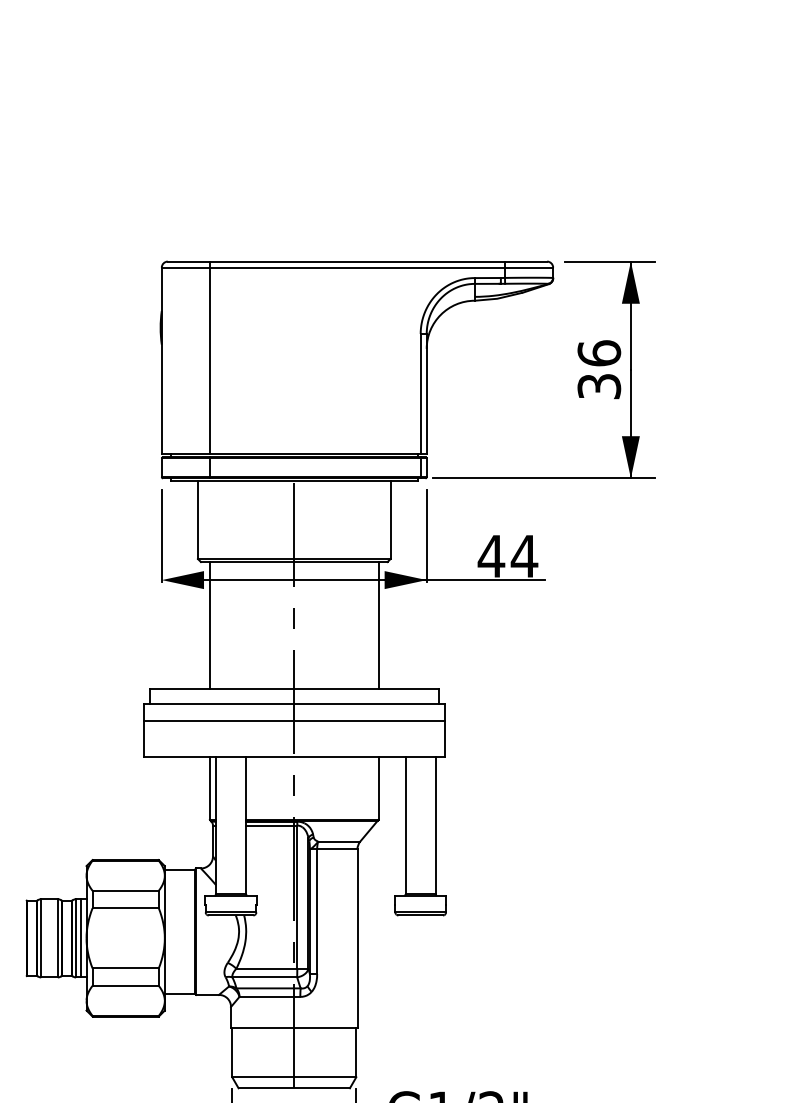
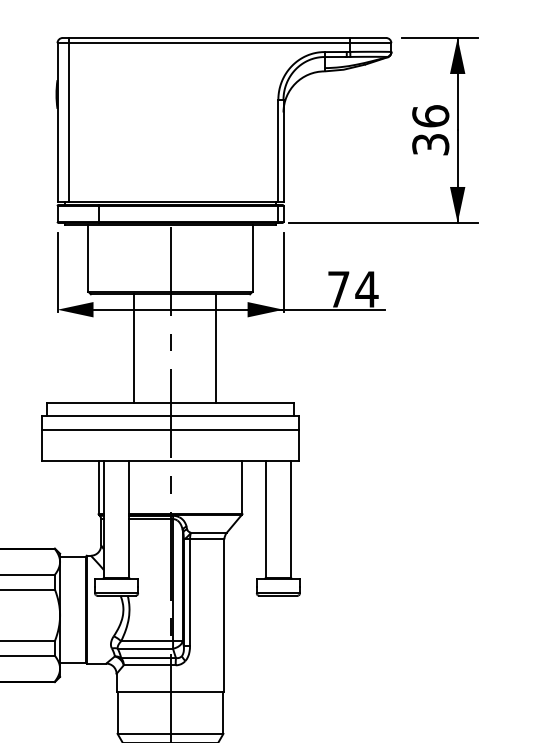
line: (209, 357) -> (68, 119), moved
text: (491, 556) -> (338, 289), 44 -> 74
line: (209, 625) -> (134, 348), moved
line: (378, 625) -> (215, 348), moved

